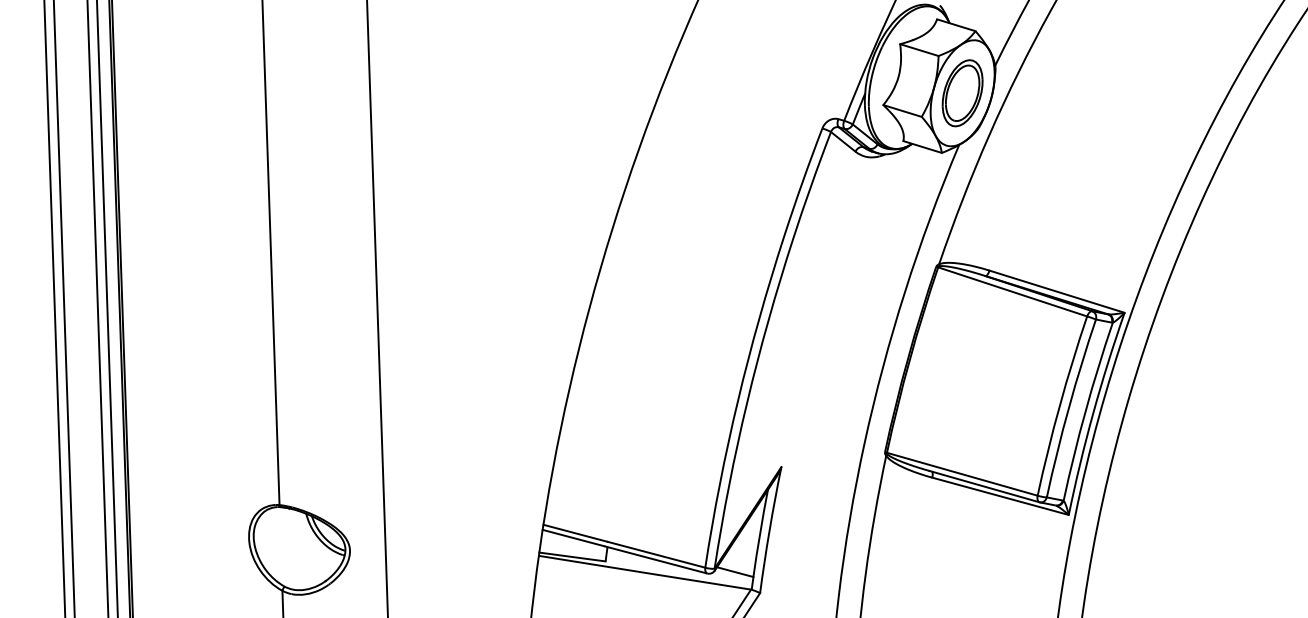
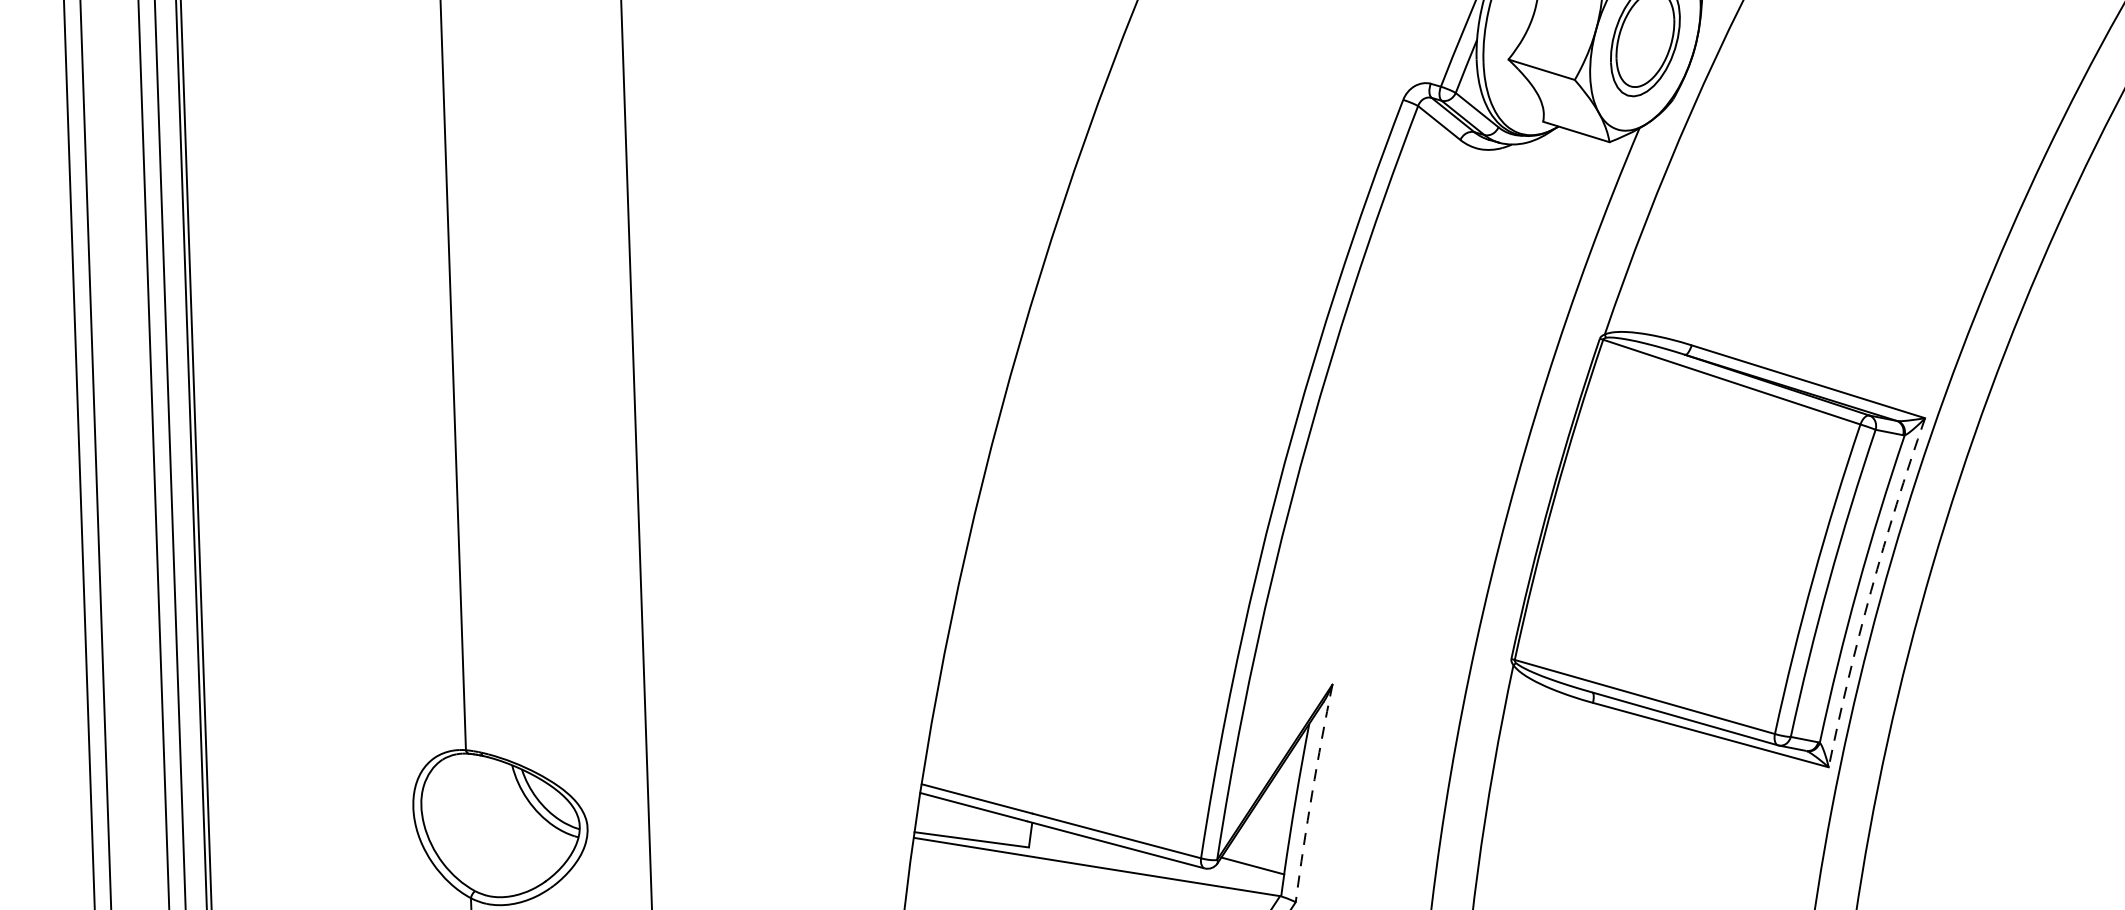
arc: (1093, 412) -> (1871, 590), solid -> dashed
arc: (769, 529) -> (1311, 792), solid -> dashed

